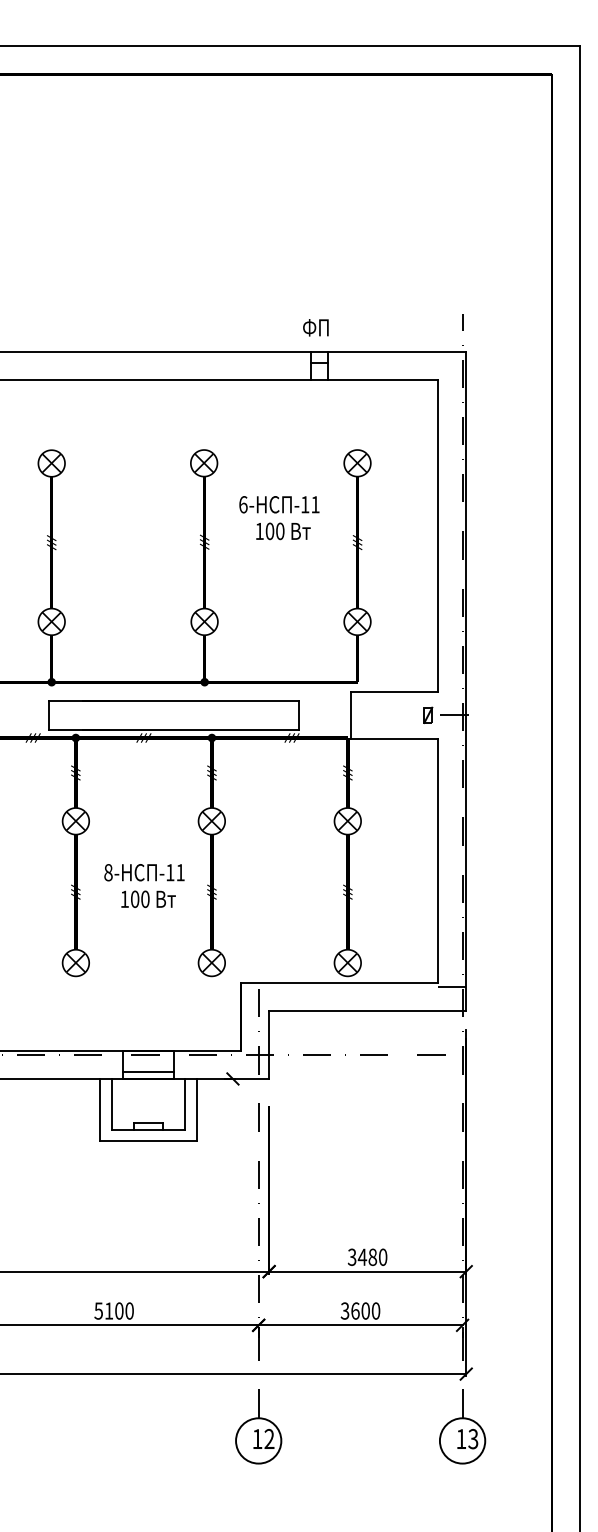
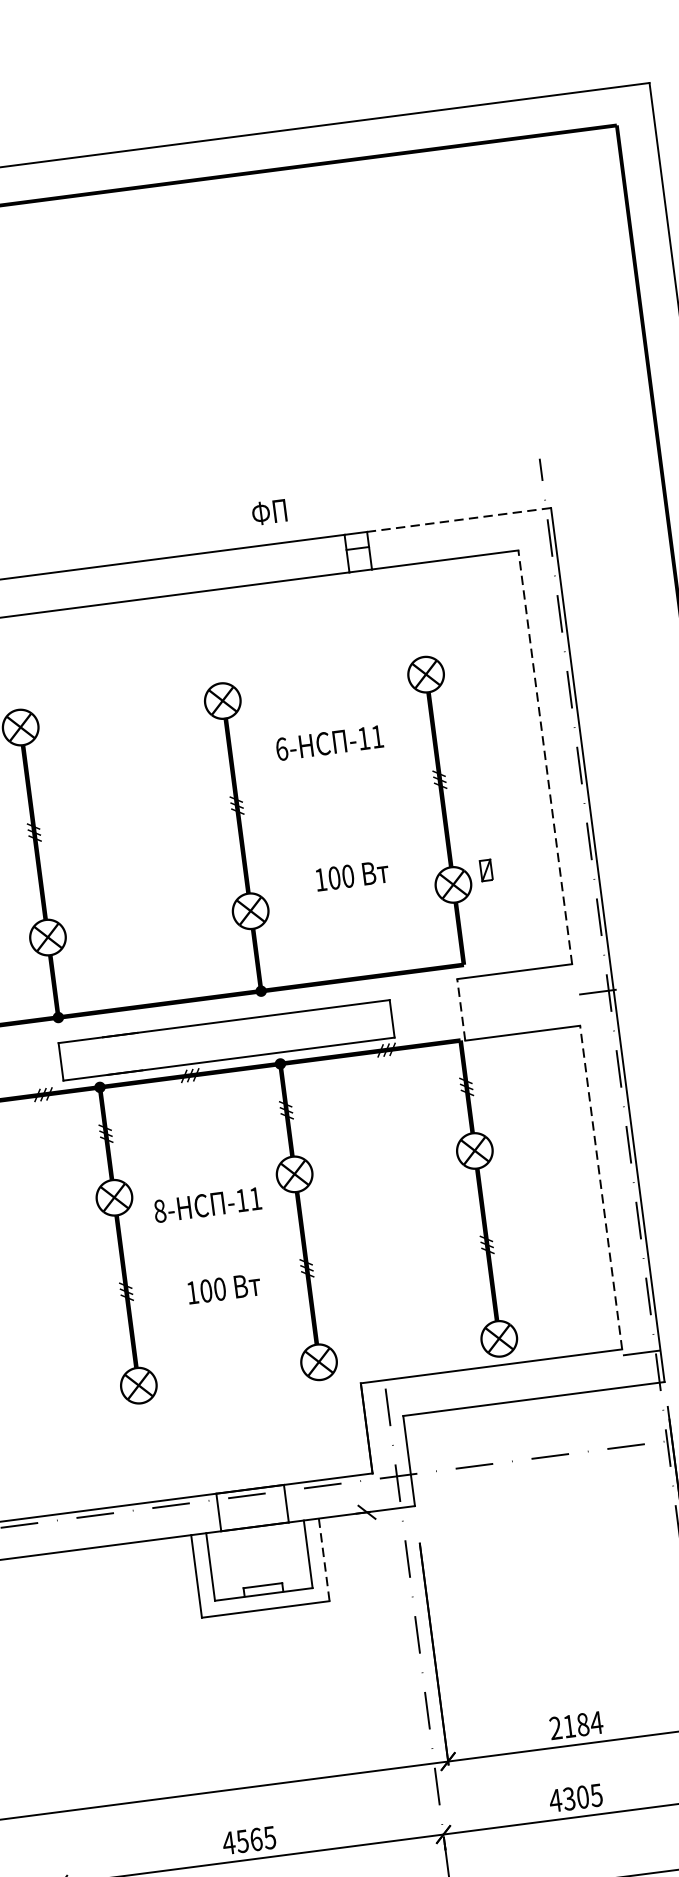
text: (315, 327) -> (268, 512), moved
line: (396, 351) -> (458, 519), solid -> dashed
text: (283, 531) -> (352, 875), moved
line: (437, 535) -> (544, 756), solid -> dashed
line: (351, 714) -> (461, 1008), solid -> dashed
part: (428, 714) -> (486, 869), moved
line: (437, 860) -> (600, 1187), solid -> dashed
text: (144, 872) -> (207, 1204), moved
line: (148, 1072) -> (253, 1518), removed
line: (196, 1110) -> (324, 1560), solid -> dashed
text: (367, 1256) -> (575, 1724), 3480 -> 2184
text: (113, 1310) -> (248, 1839), 5100 -> 4565
text: (360, 1310) -> (575, 1797), 3600 -> 4305

